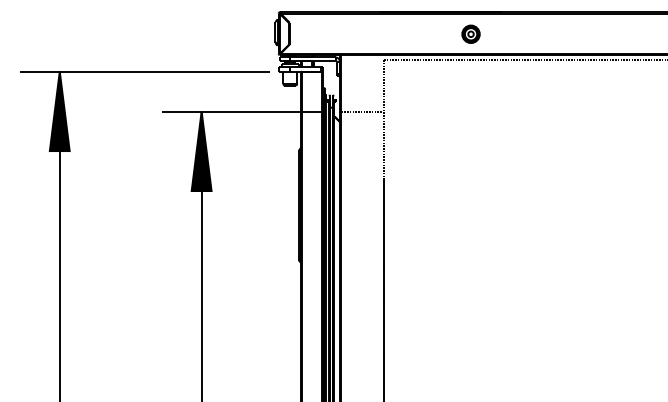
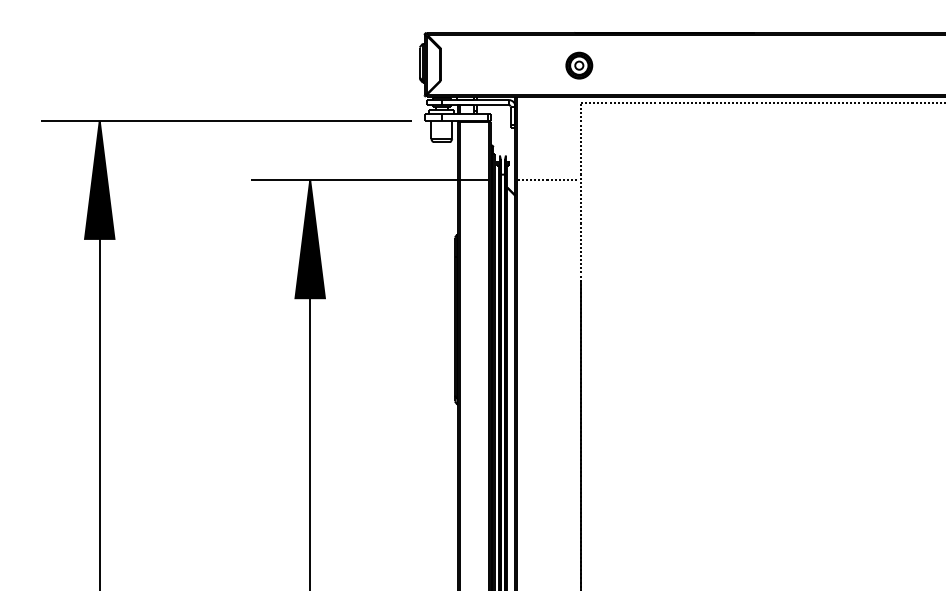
part: (470, 33) -> (578, 64), moved

